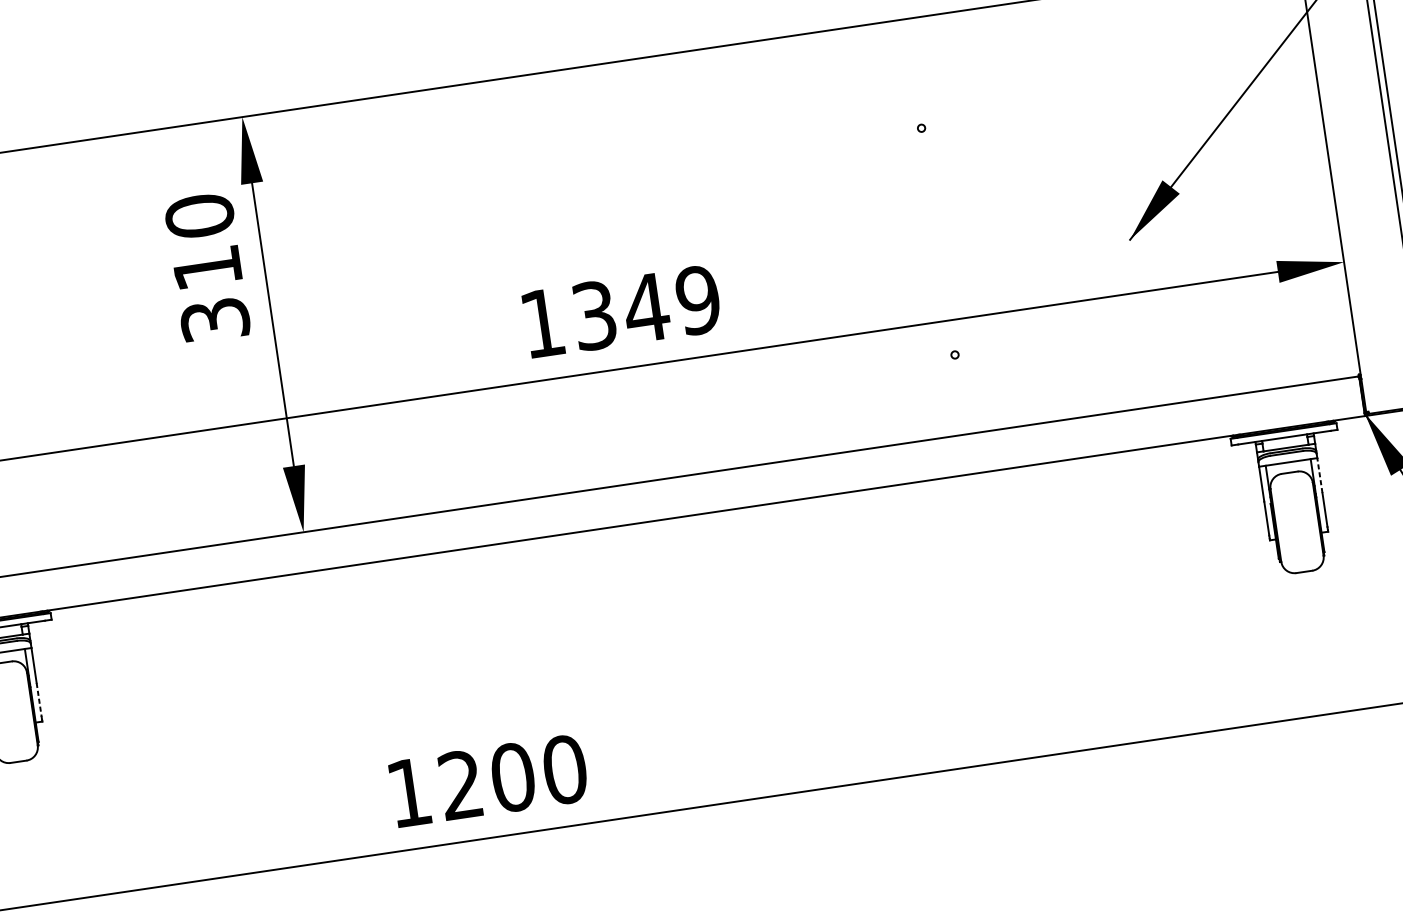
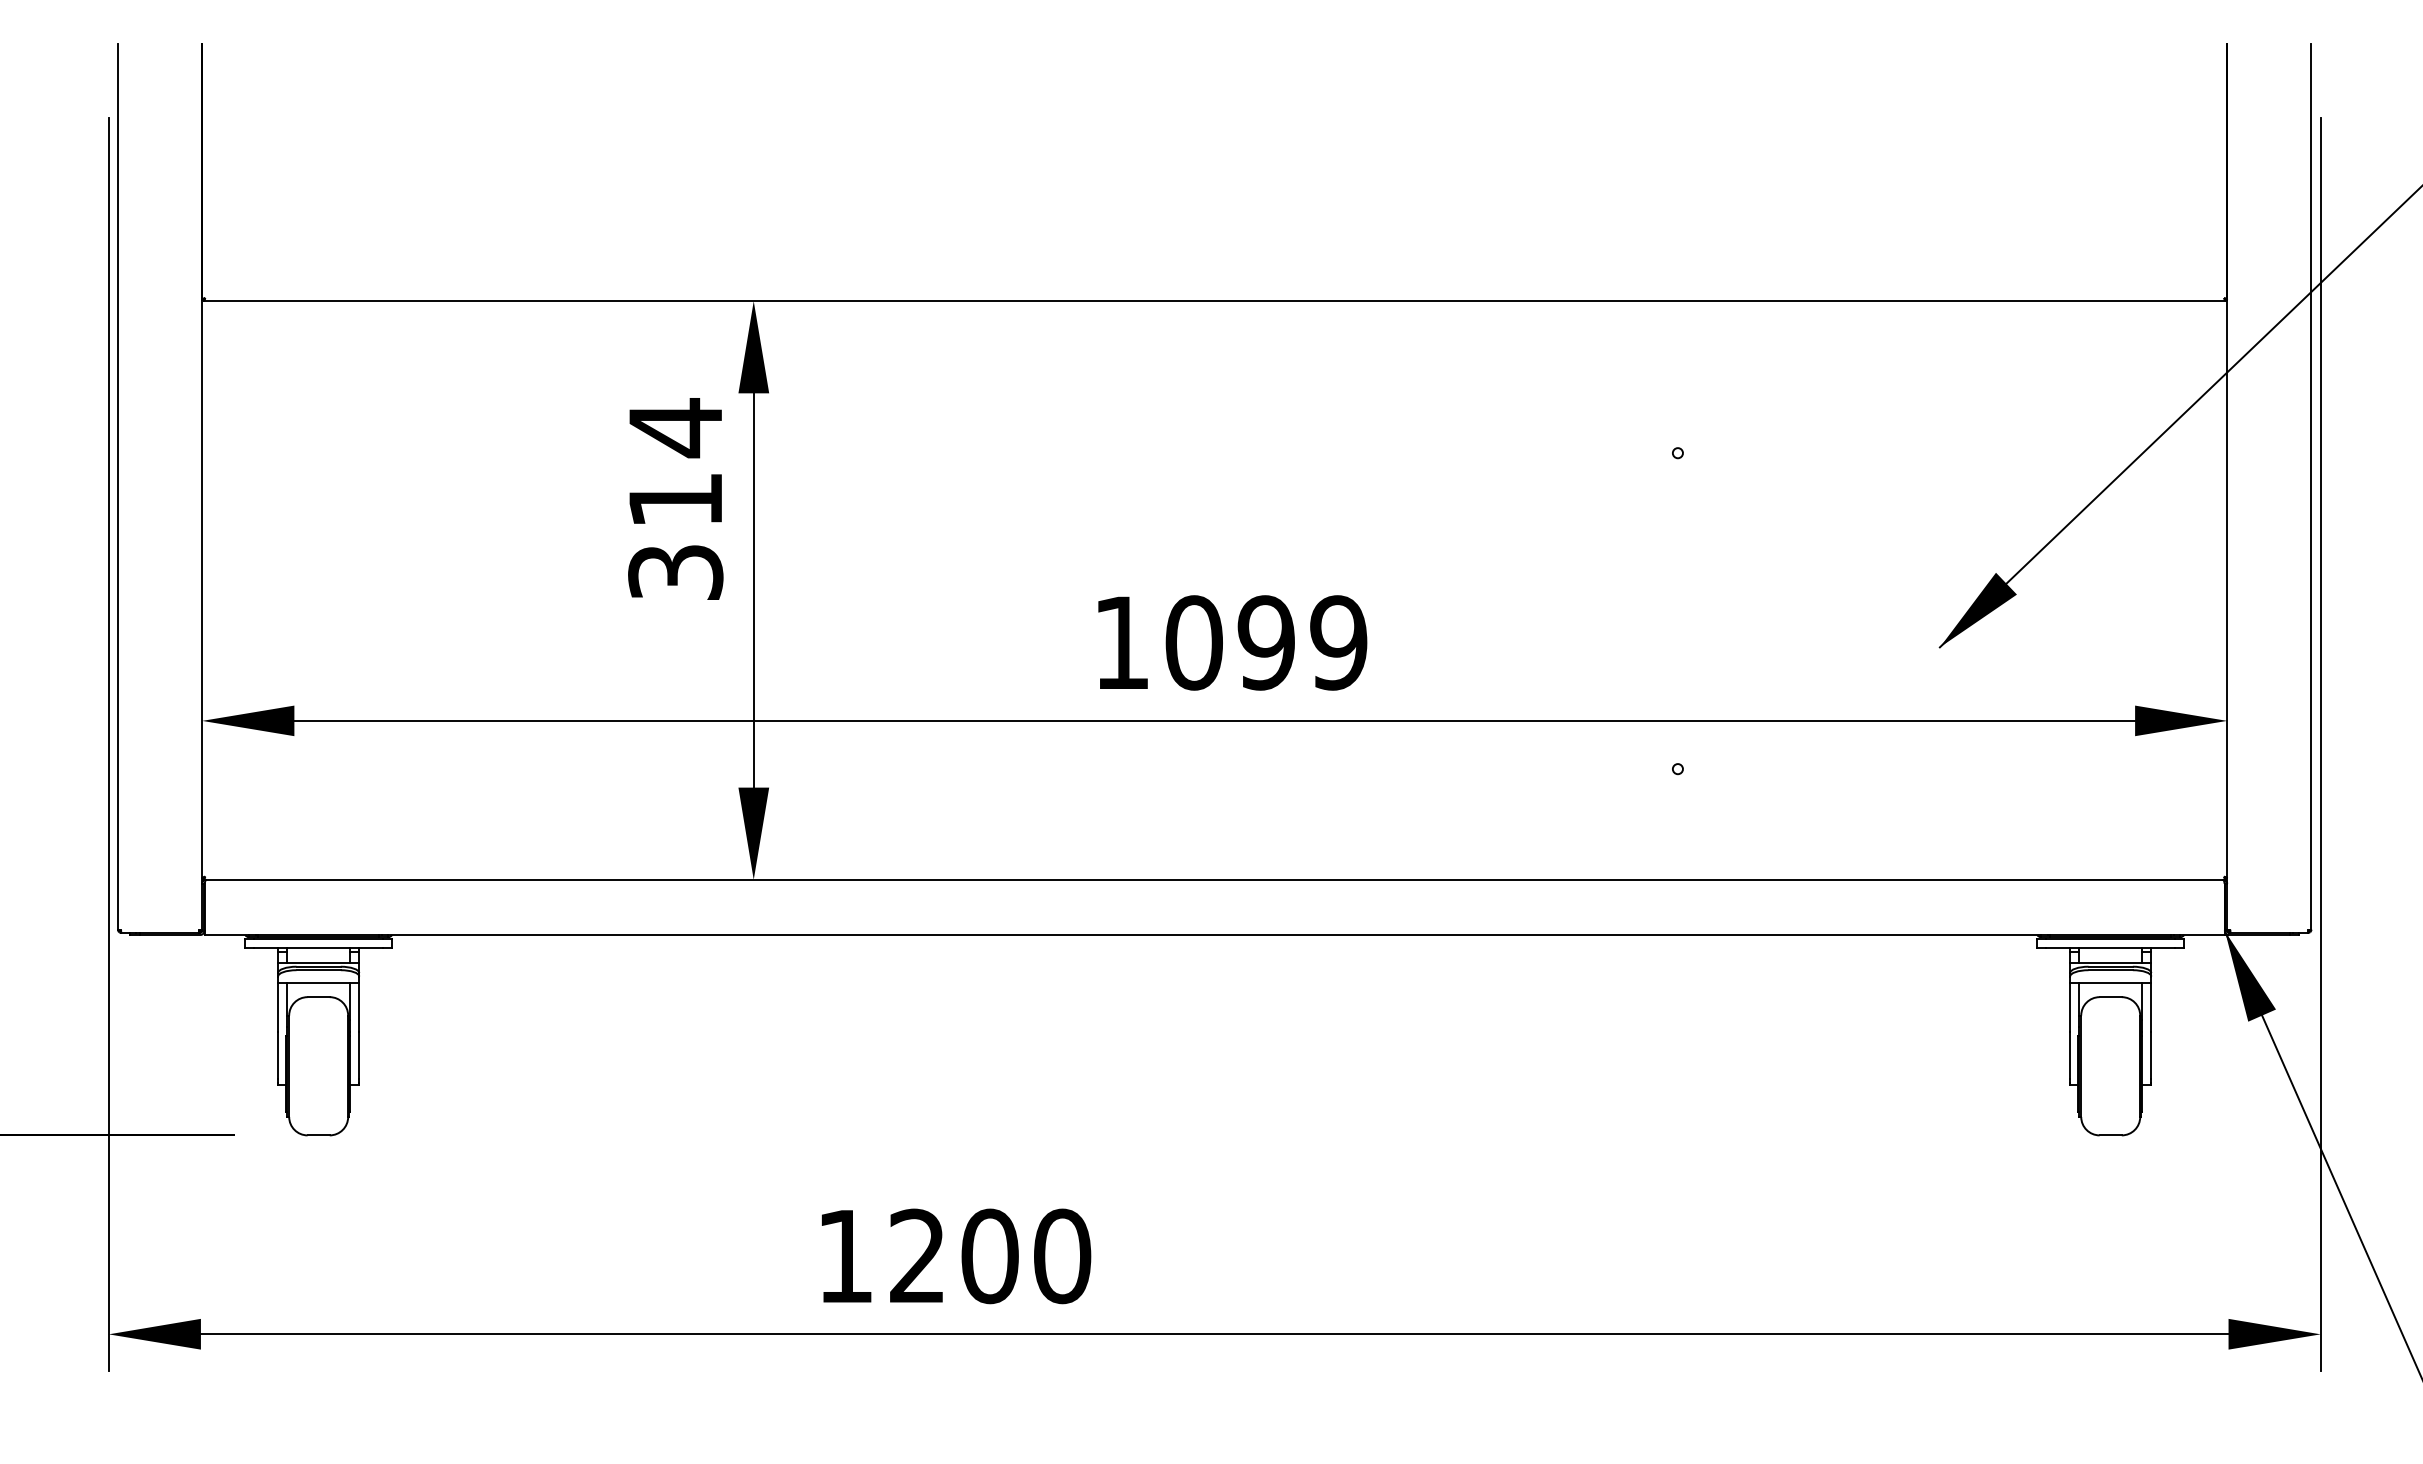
text: (199, 216) -> (675, 428), 310 -> 314
text: (620, 311) -> (1230, 642), 1349 -> 1099
line: (1319, 475) -> (2151, 1006), dashed -> solid
line: (39, 700) -> (359, 1055), dashed -> solid

